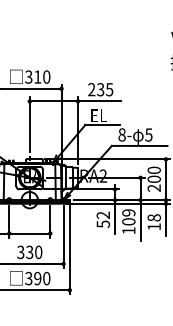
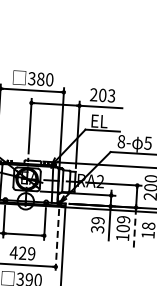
text: (37, 76) -> (40, 78), 310 -> 380
text: (105, 89) -> (107, 95), 235 -> 203
text: (102, 219) -> (97, 224), 52 -> 39
line: (140, 220) -> (134, 227), solid -> dashed
line: (63, 237) -> (57, 240), solid -> dashed
text: (29, 252) -> (22, 253), 330 -> 429

